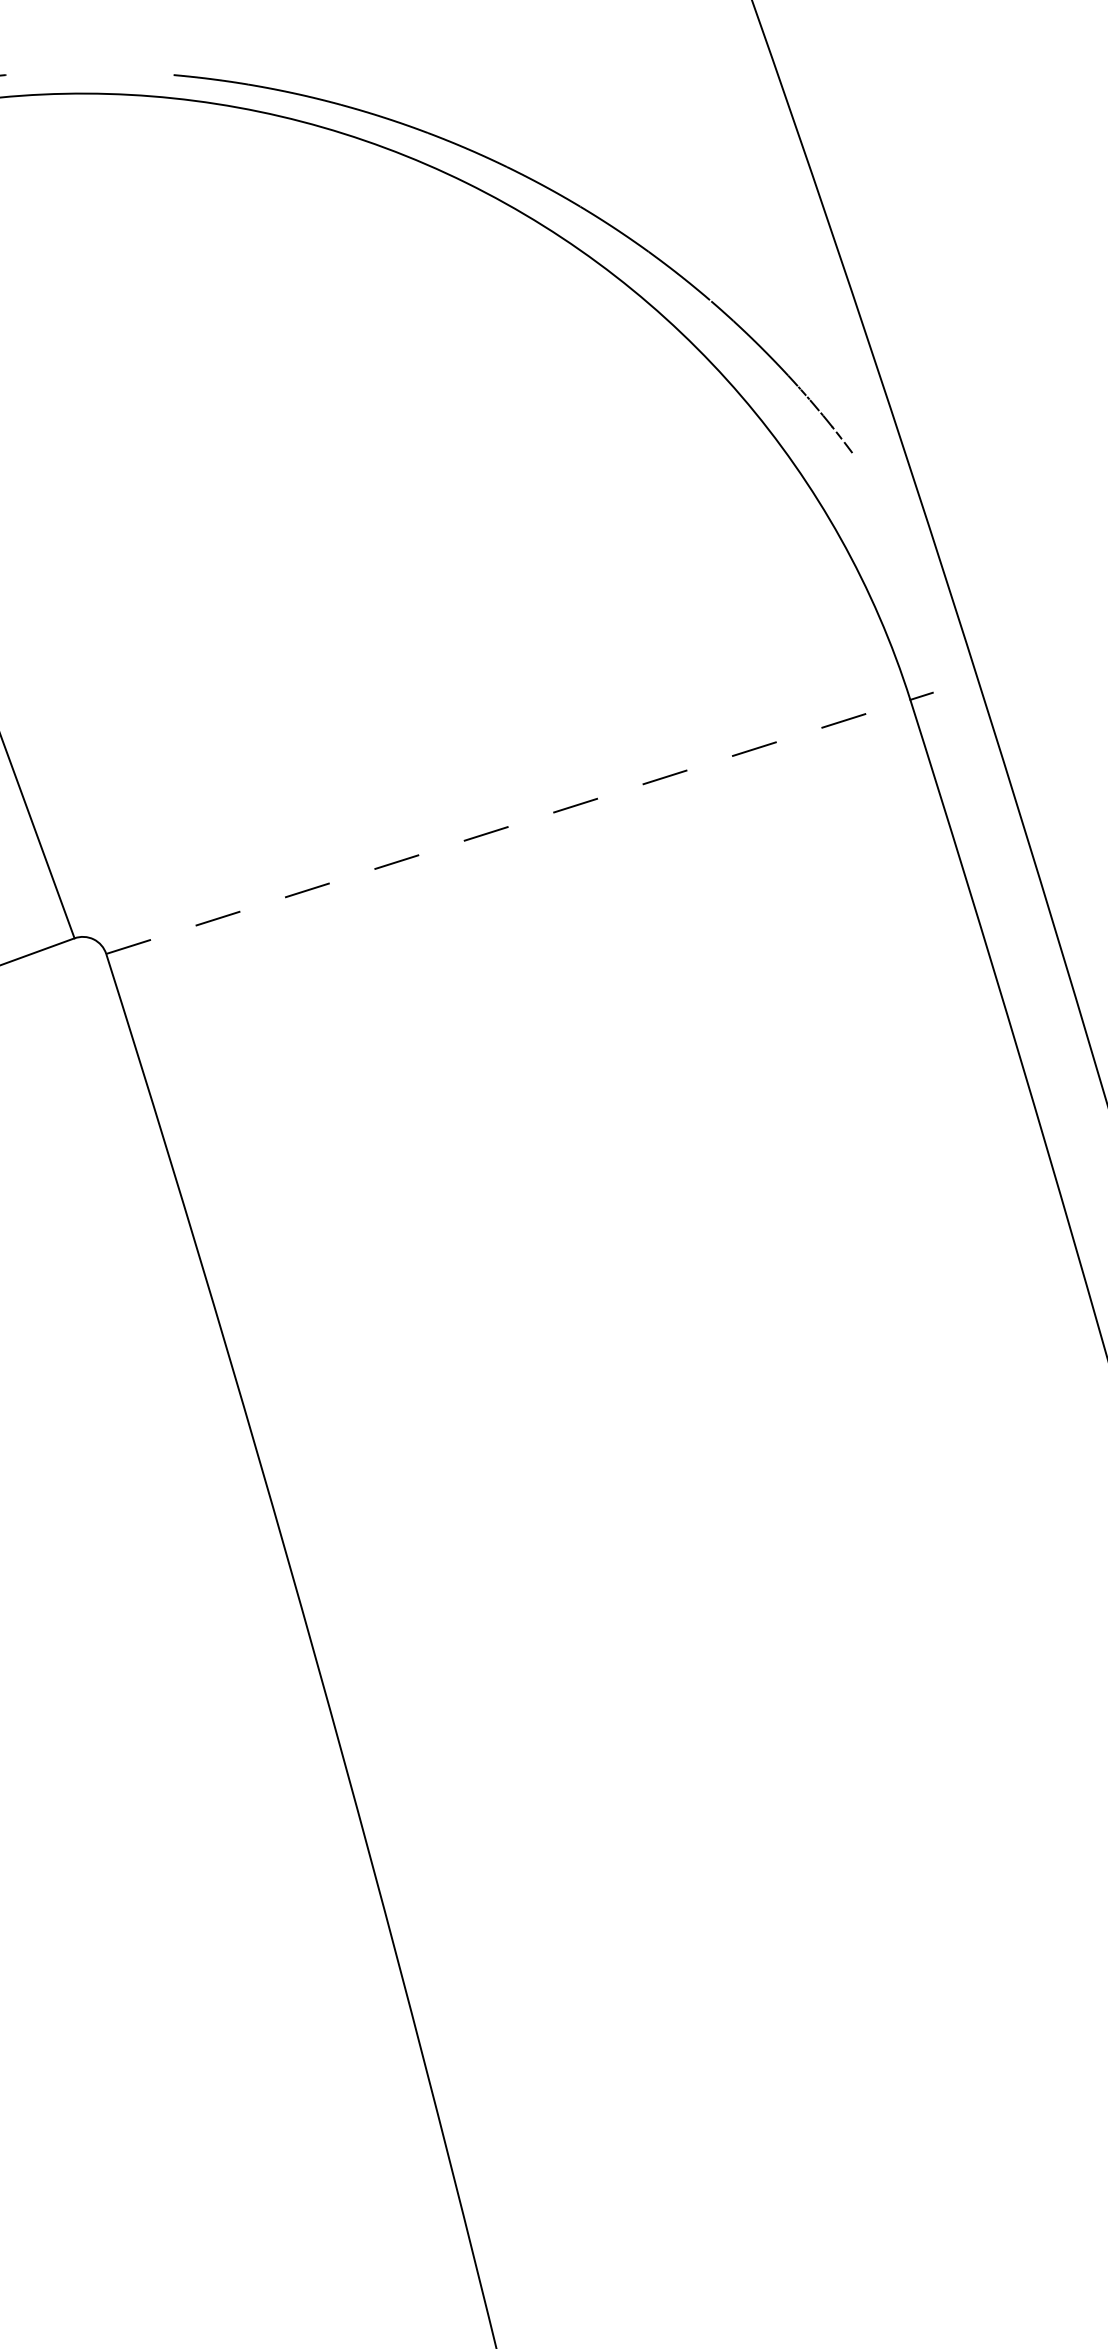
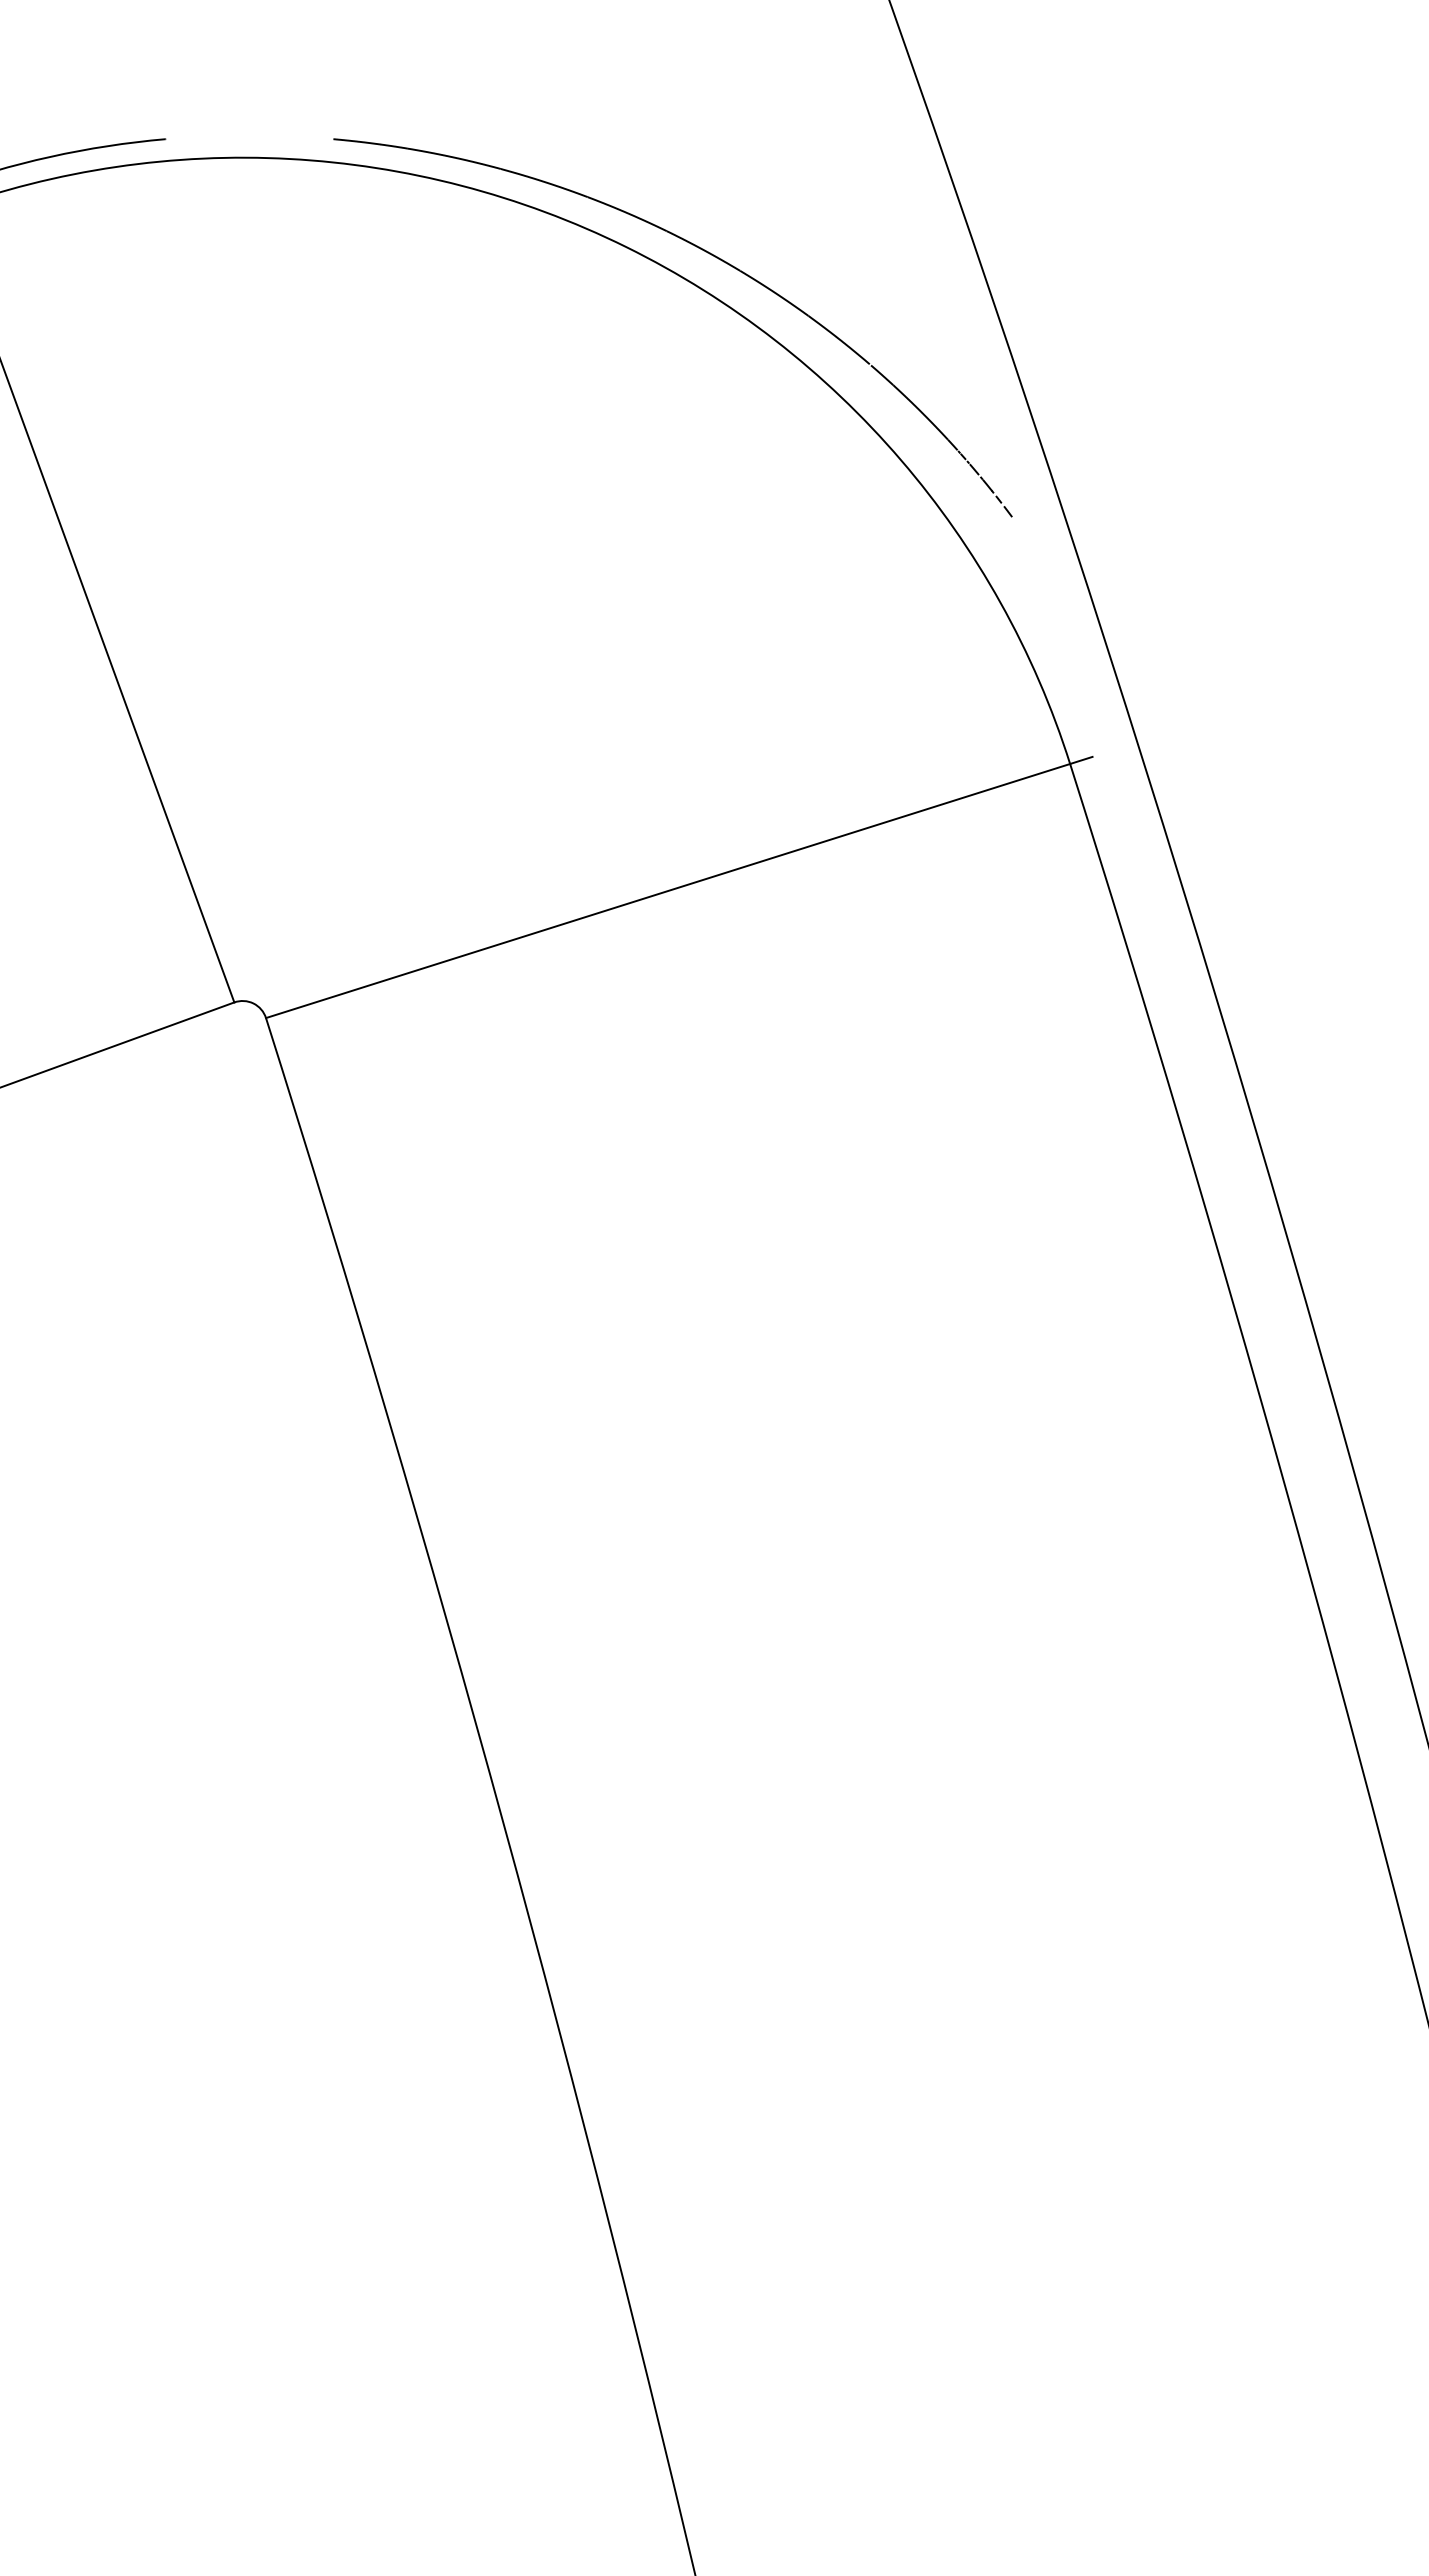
line: (508, 827) -> (668, 891), dashed -> solid

